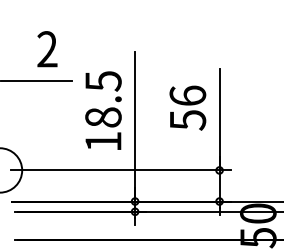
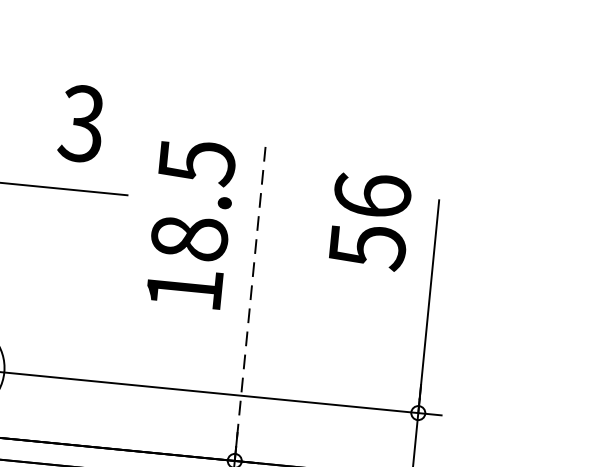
text: (47, 49) -> (82, 123), 2 -> 3
text: (187, 107) -> (369, 219), moved
text: (103, 110) -> (191, 223), moved
line: (135, 126) -> (251, 303), solid -> dashed

